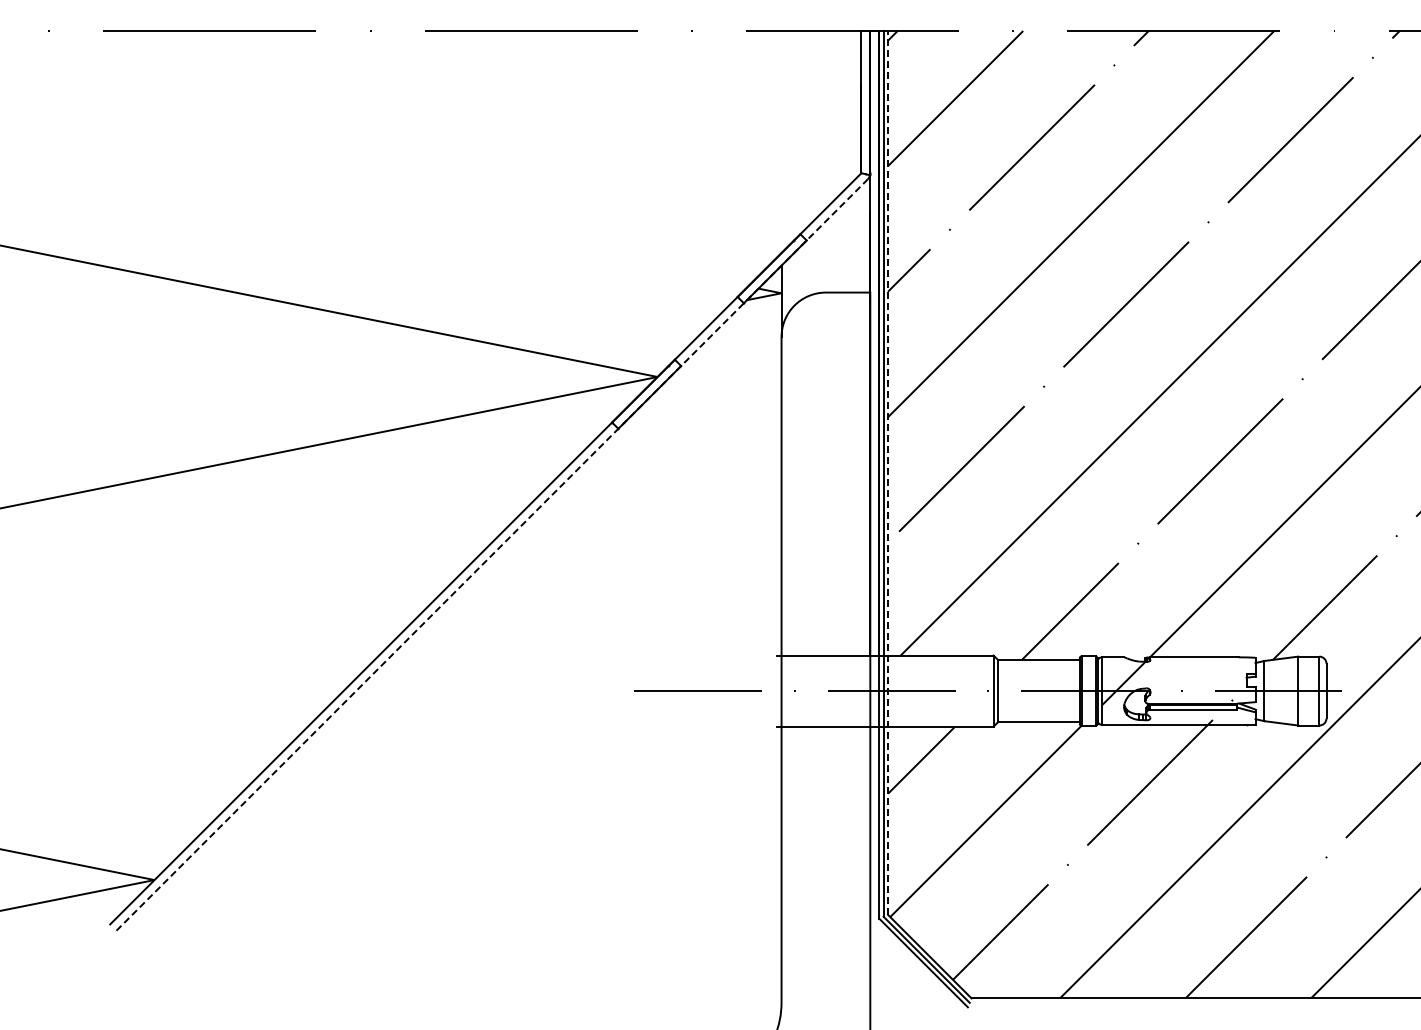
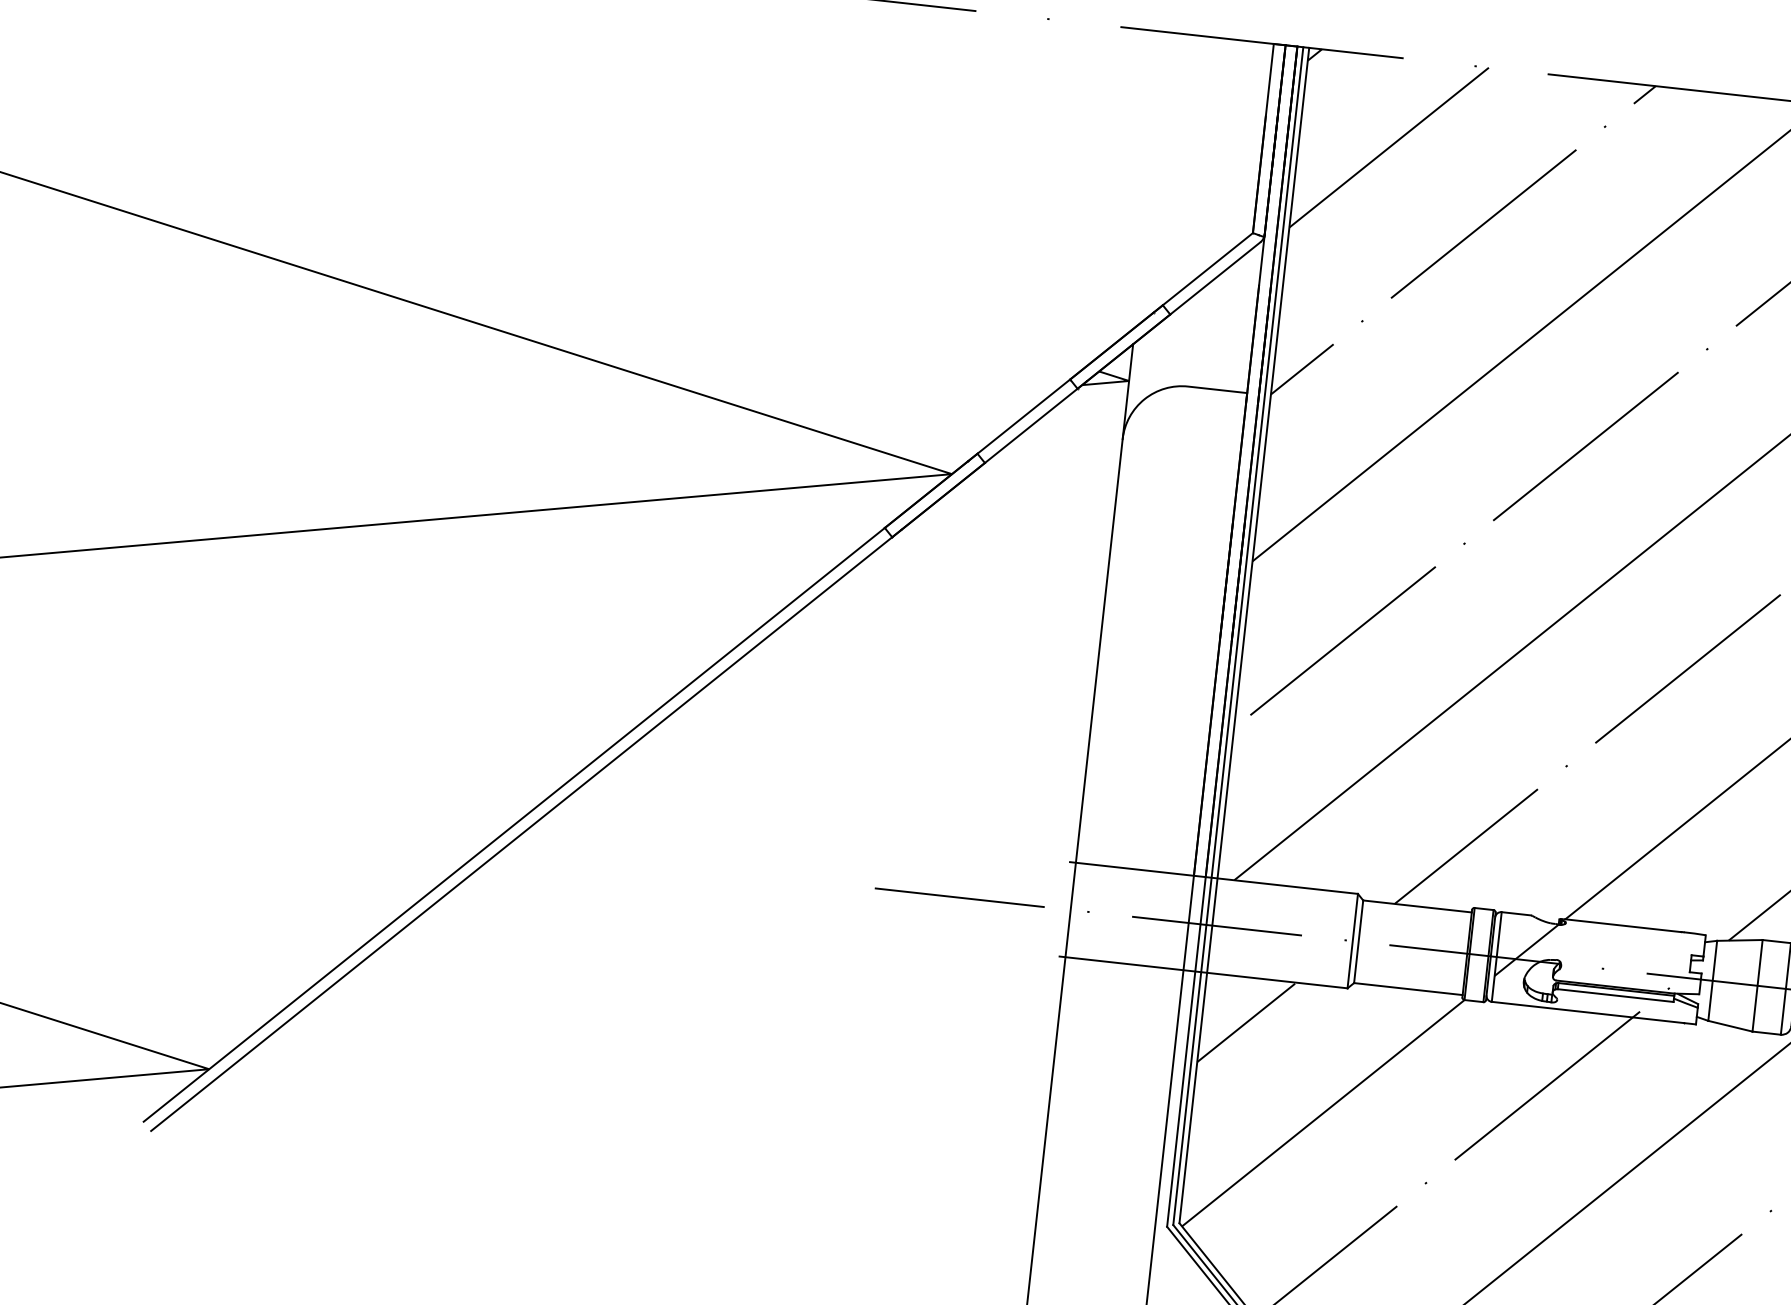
line: (888, 472) -> (1245, 635), dashed -> solid
line: (492, 554) -> (706, 685), dashed -> solid

